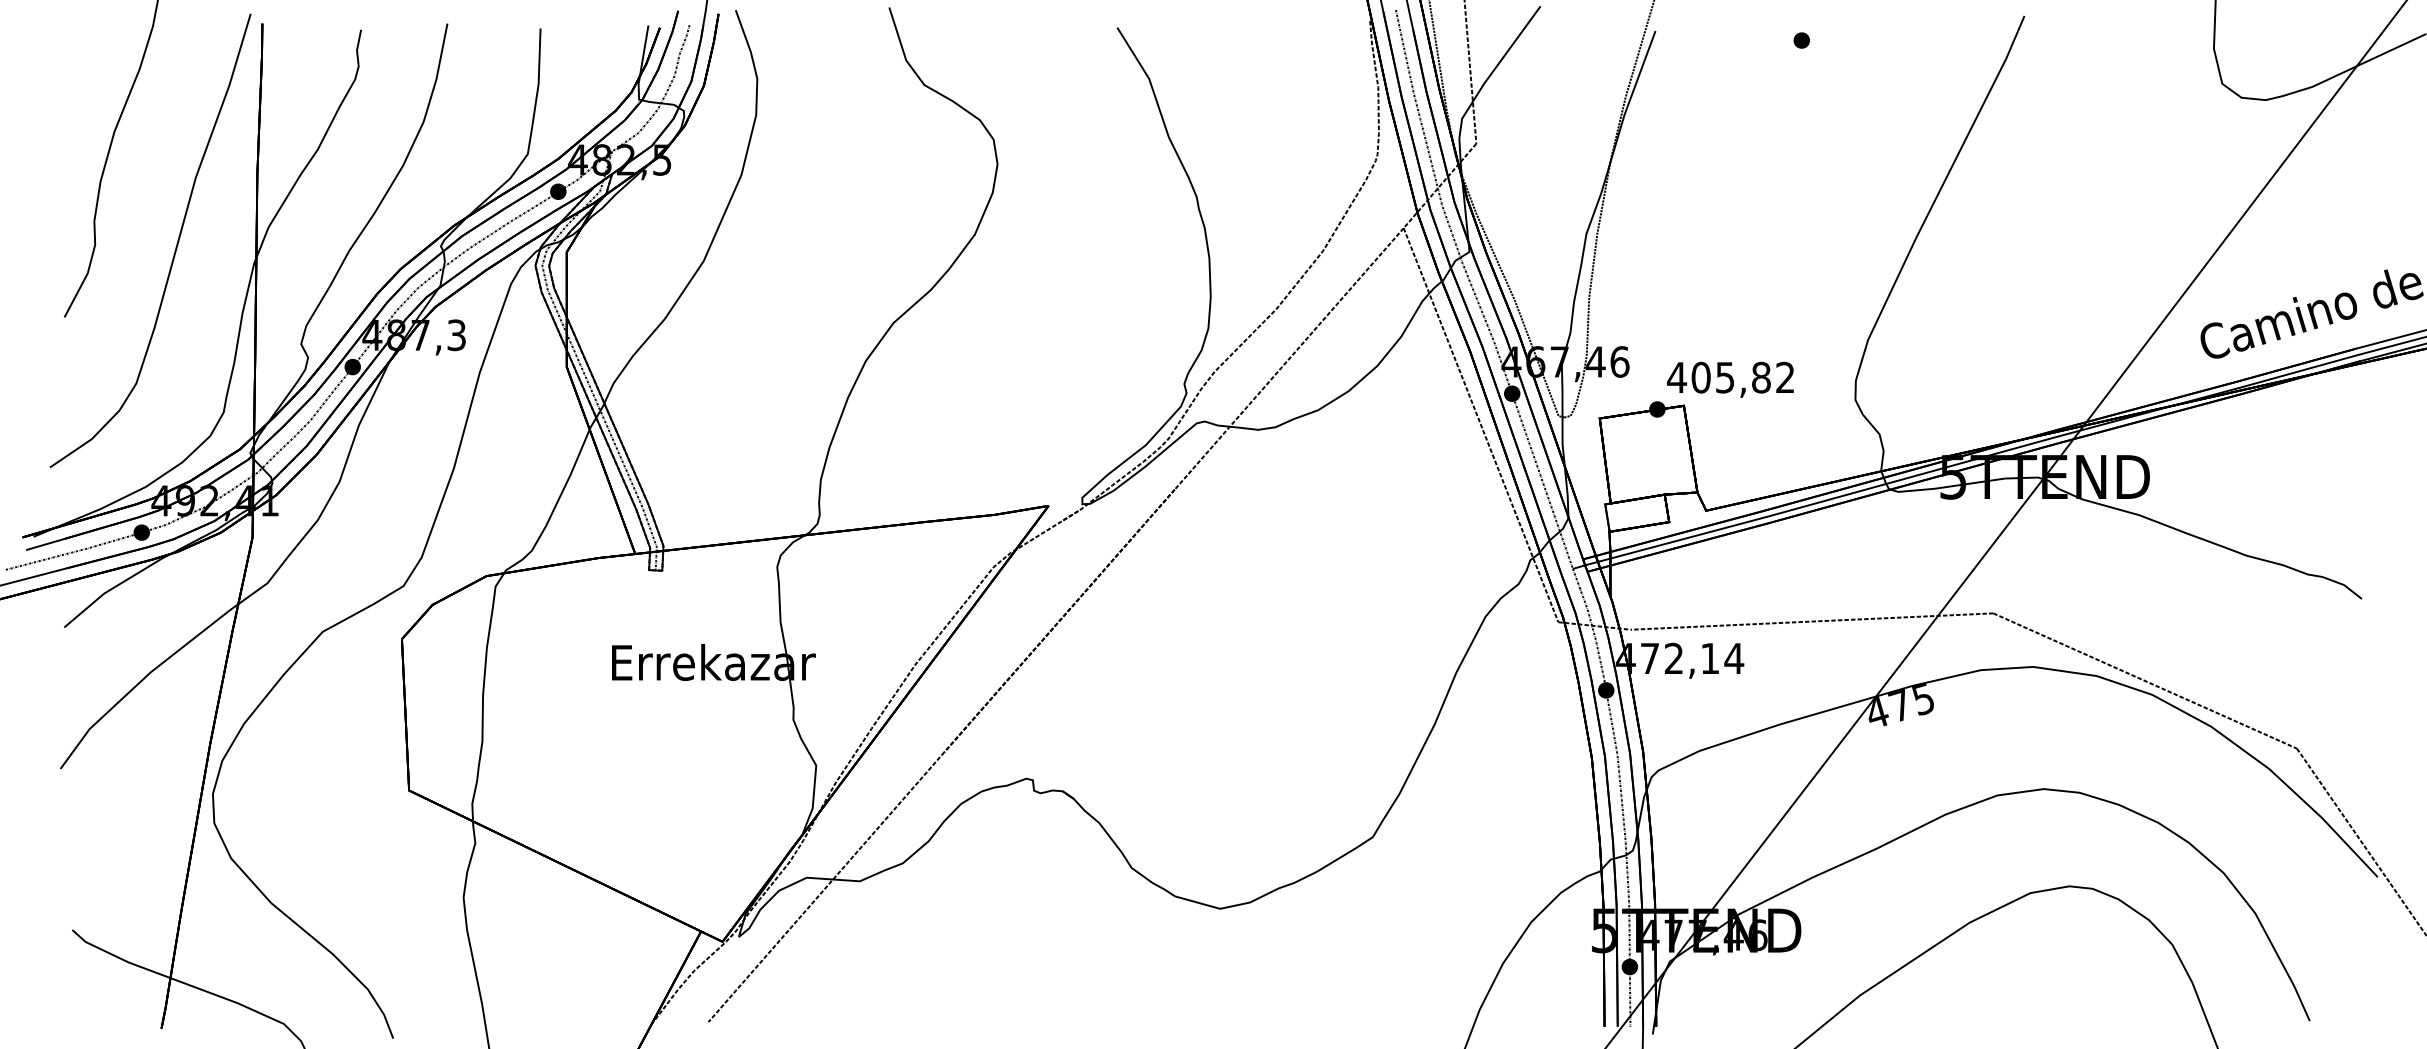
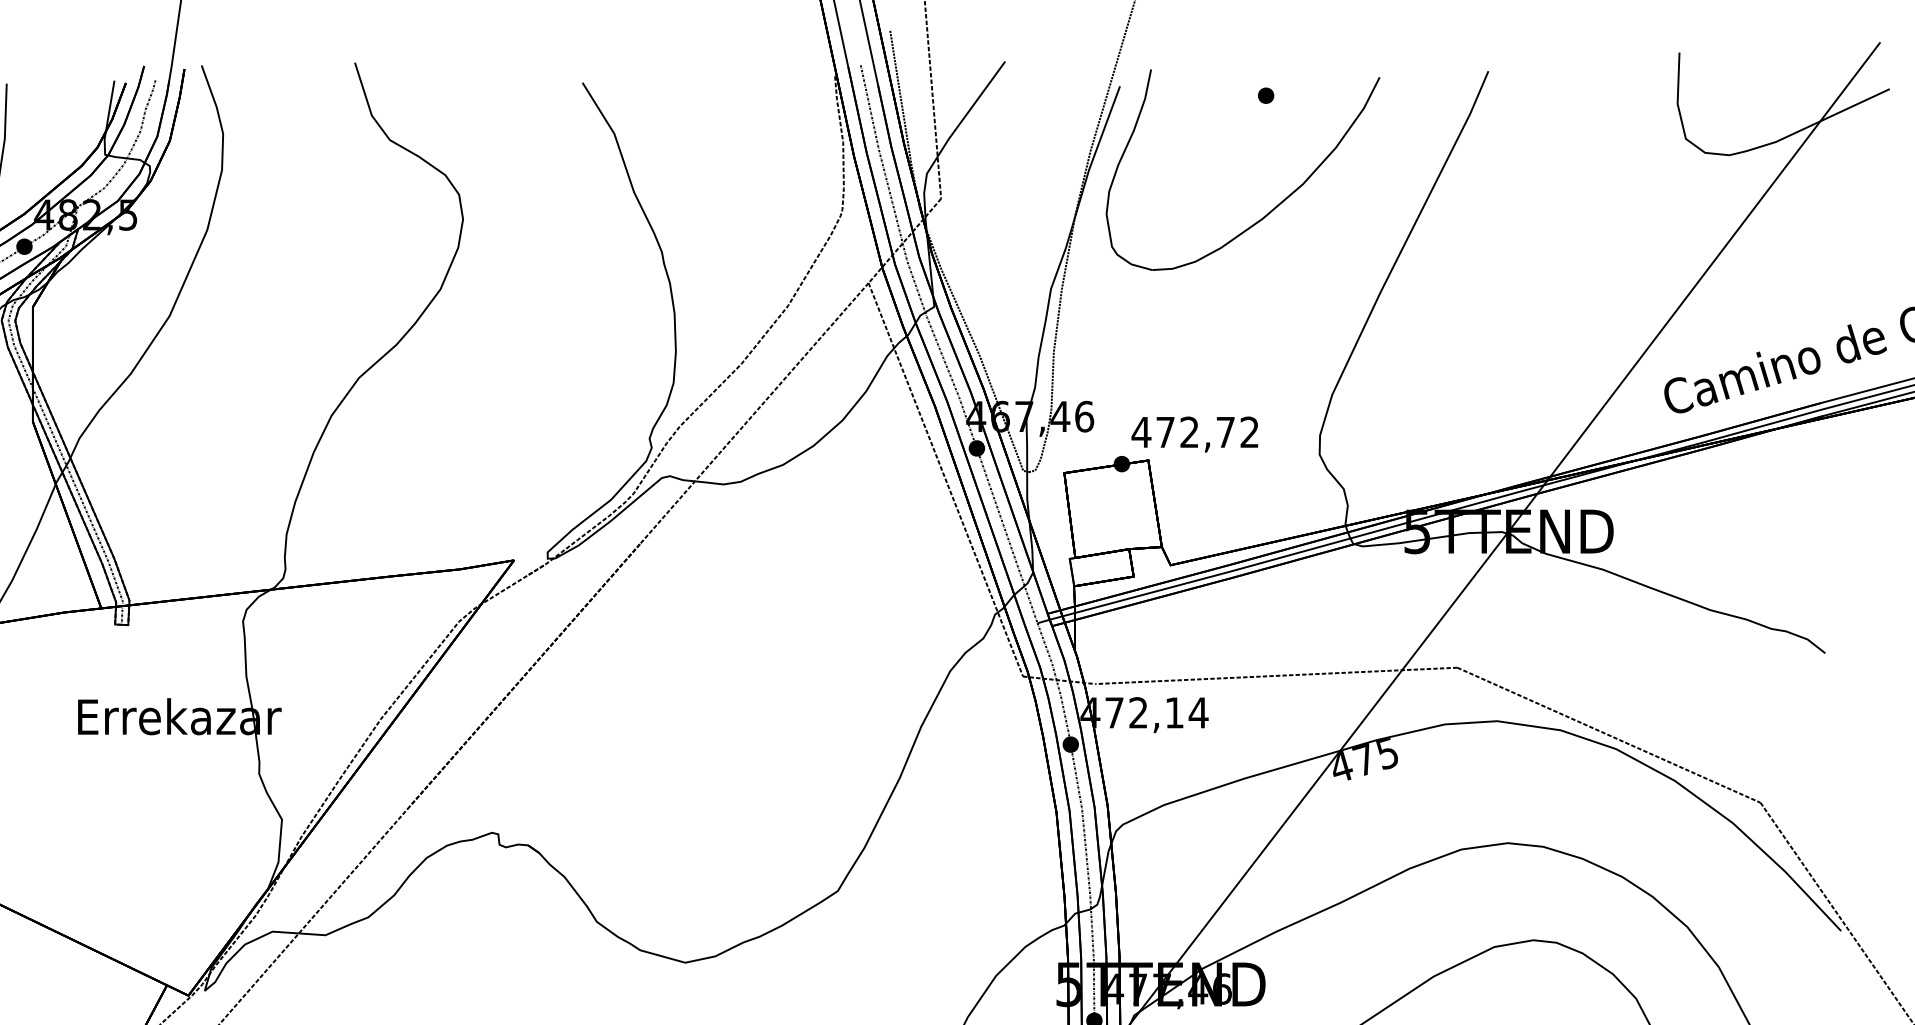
part: (1808, 153) -> (1272, 208), added
text: (1730, 377) -> (1194, 432), 405,82 -> 472,72

